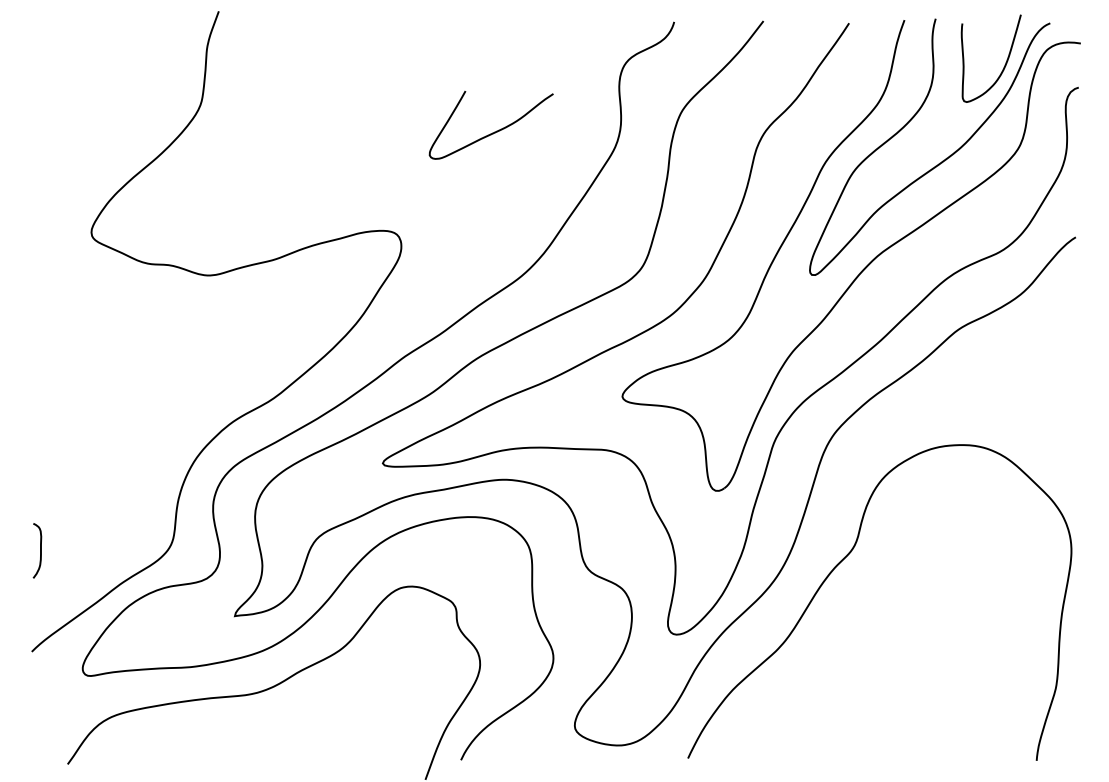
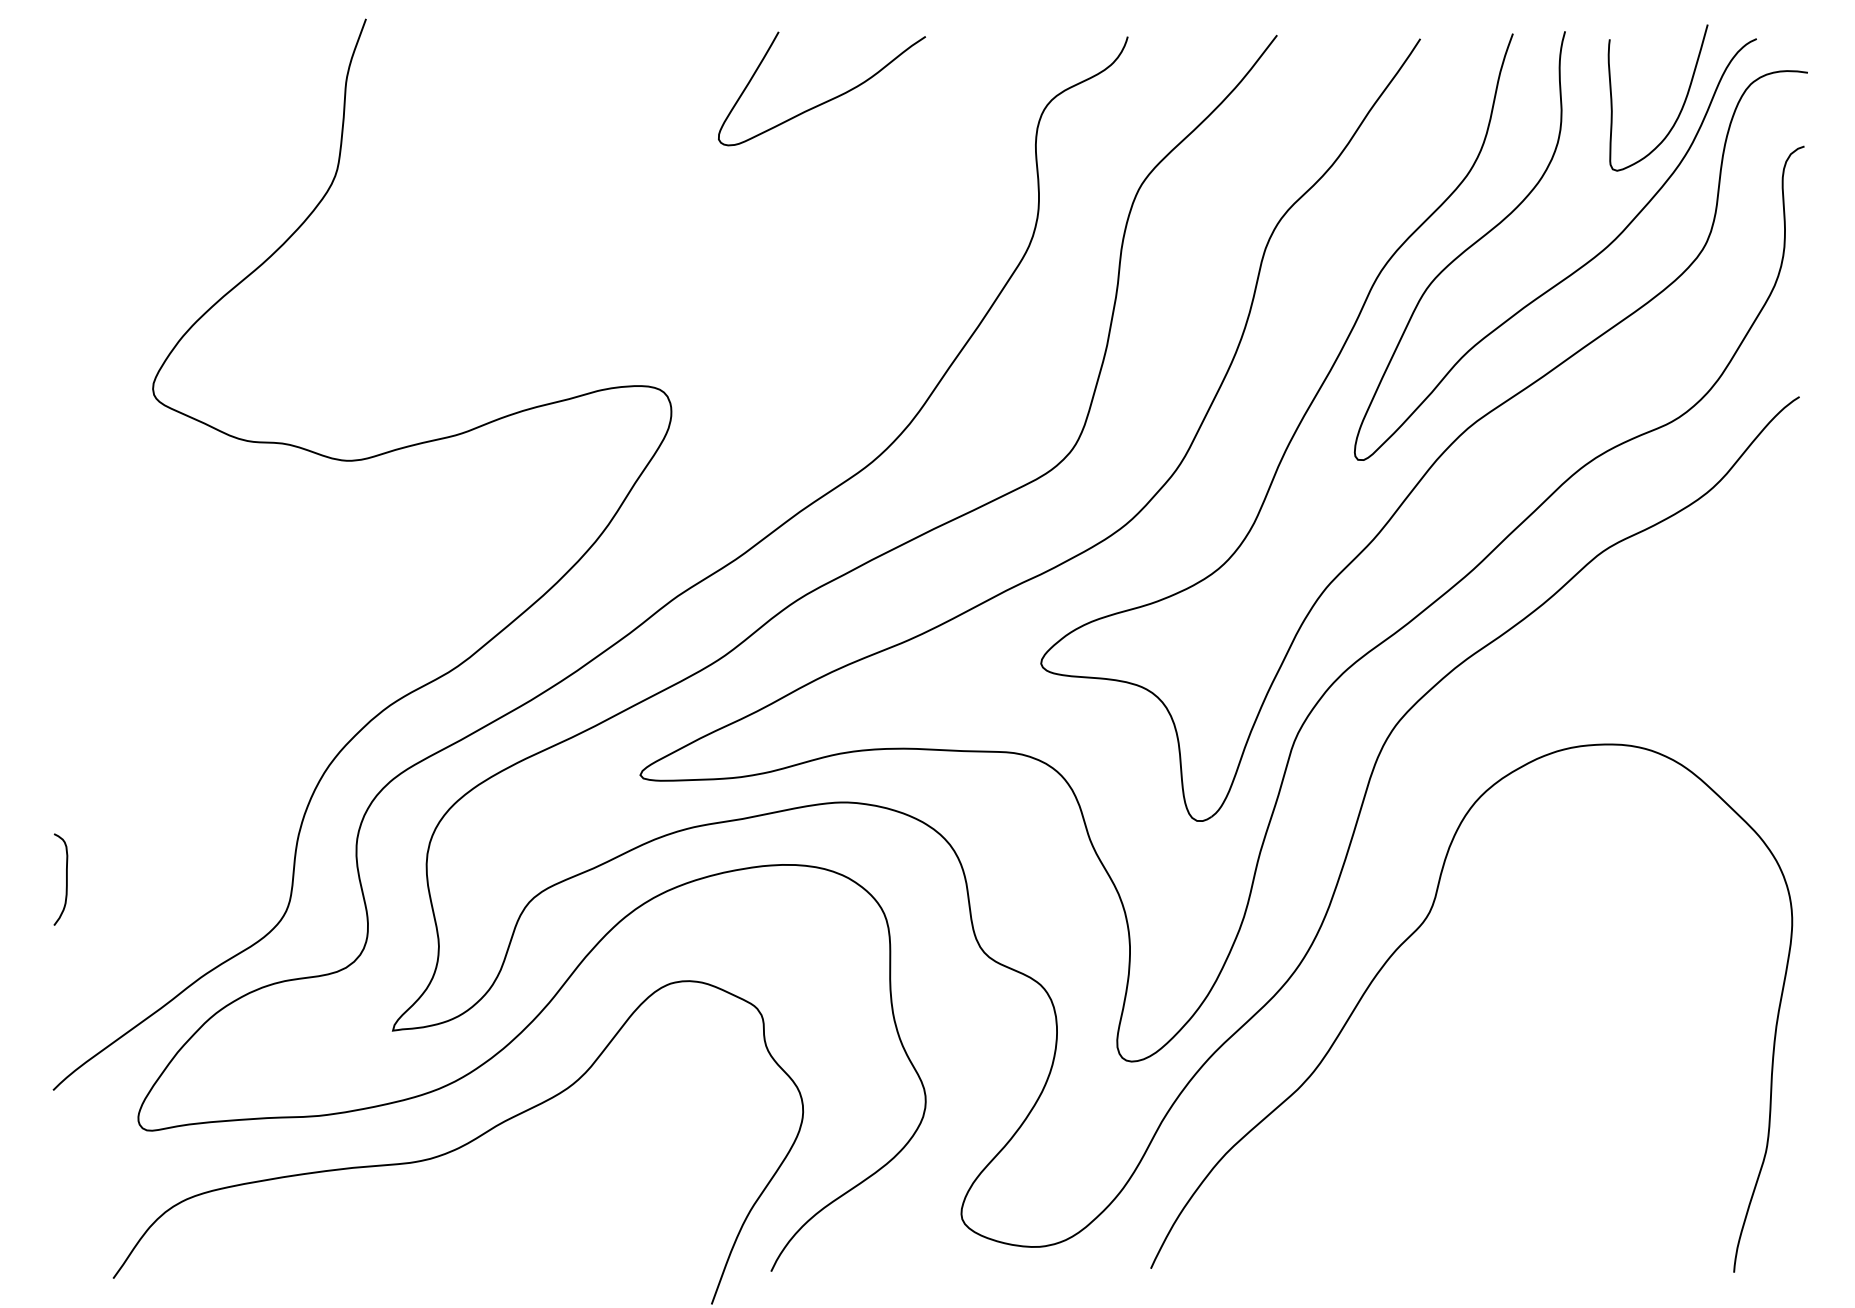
curve: (494, 131) -> (827, 99), moved
curve: (40, 550) -> (66, 878), moved

